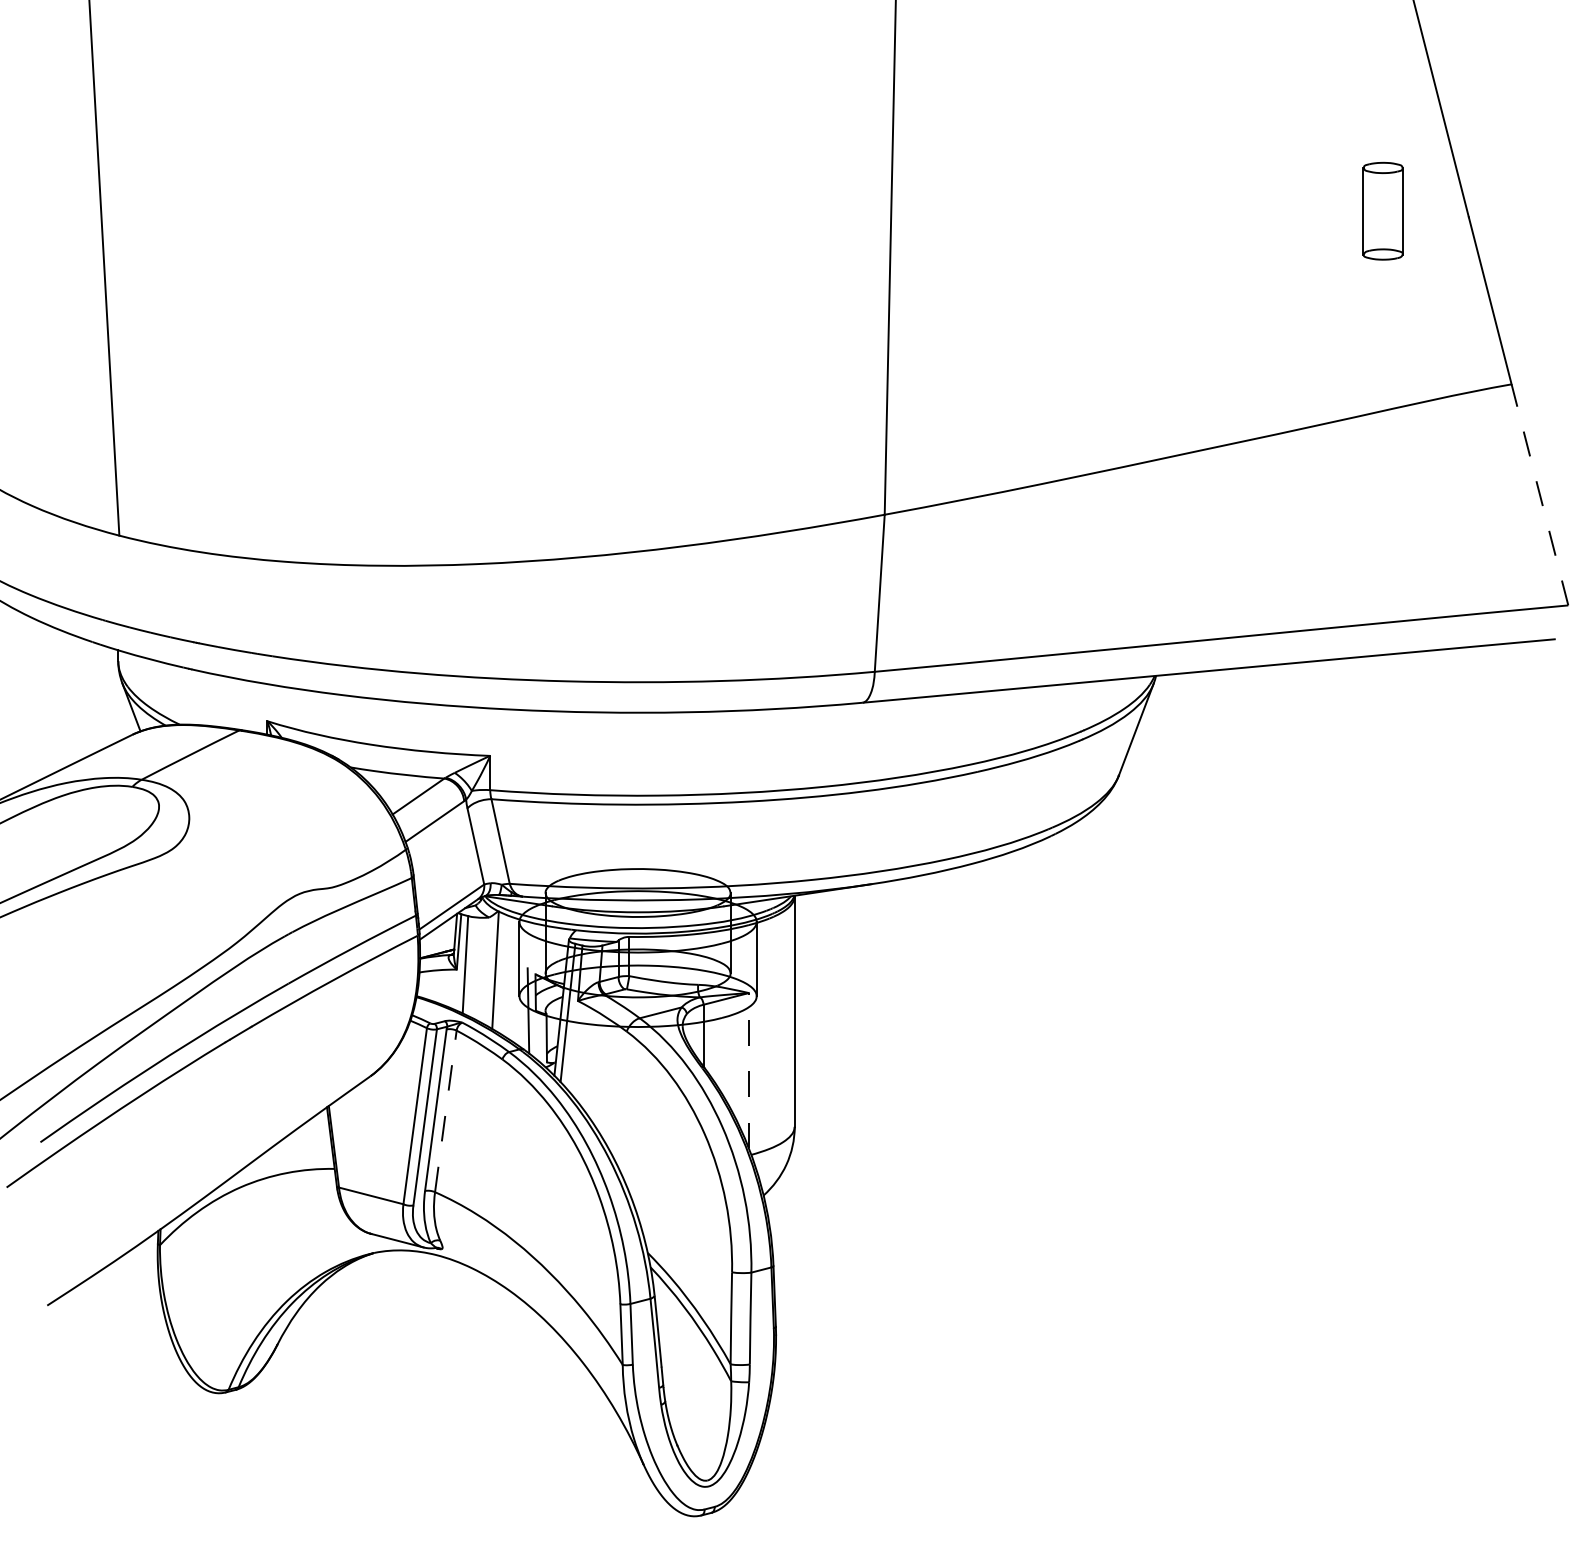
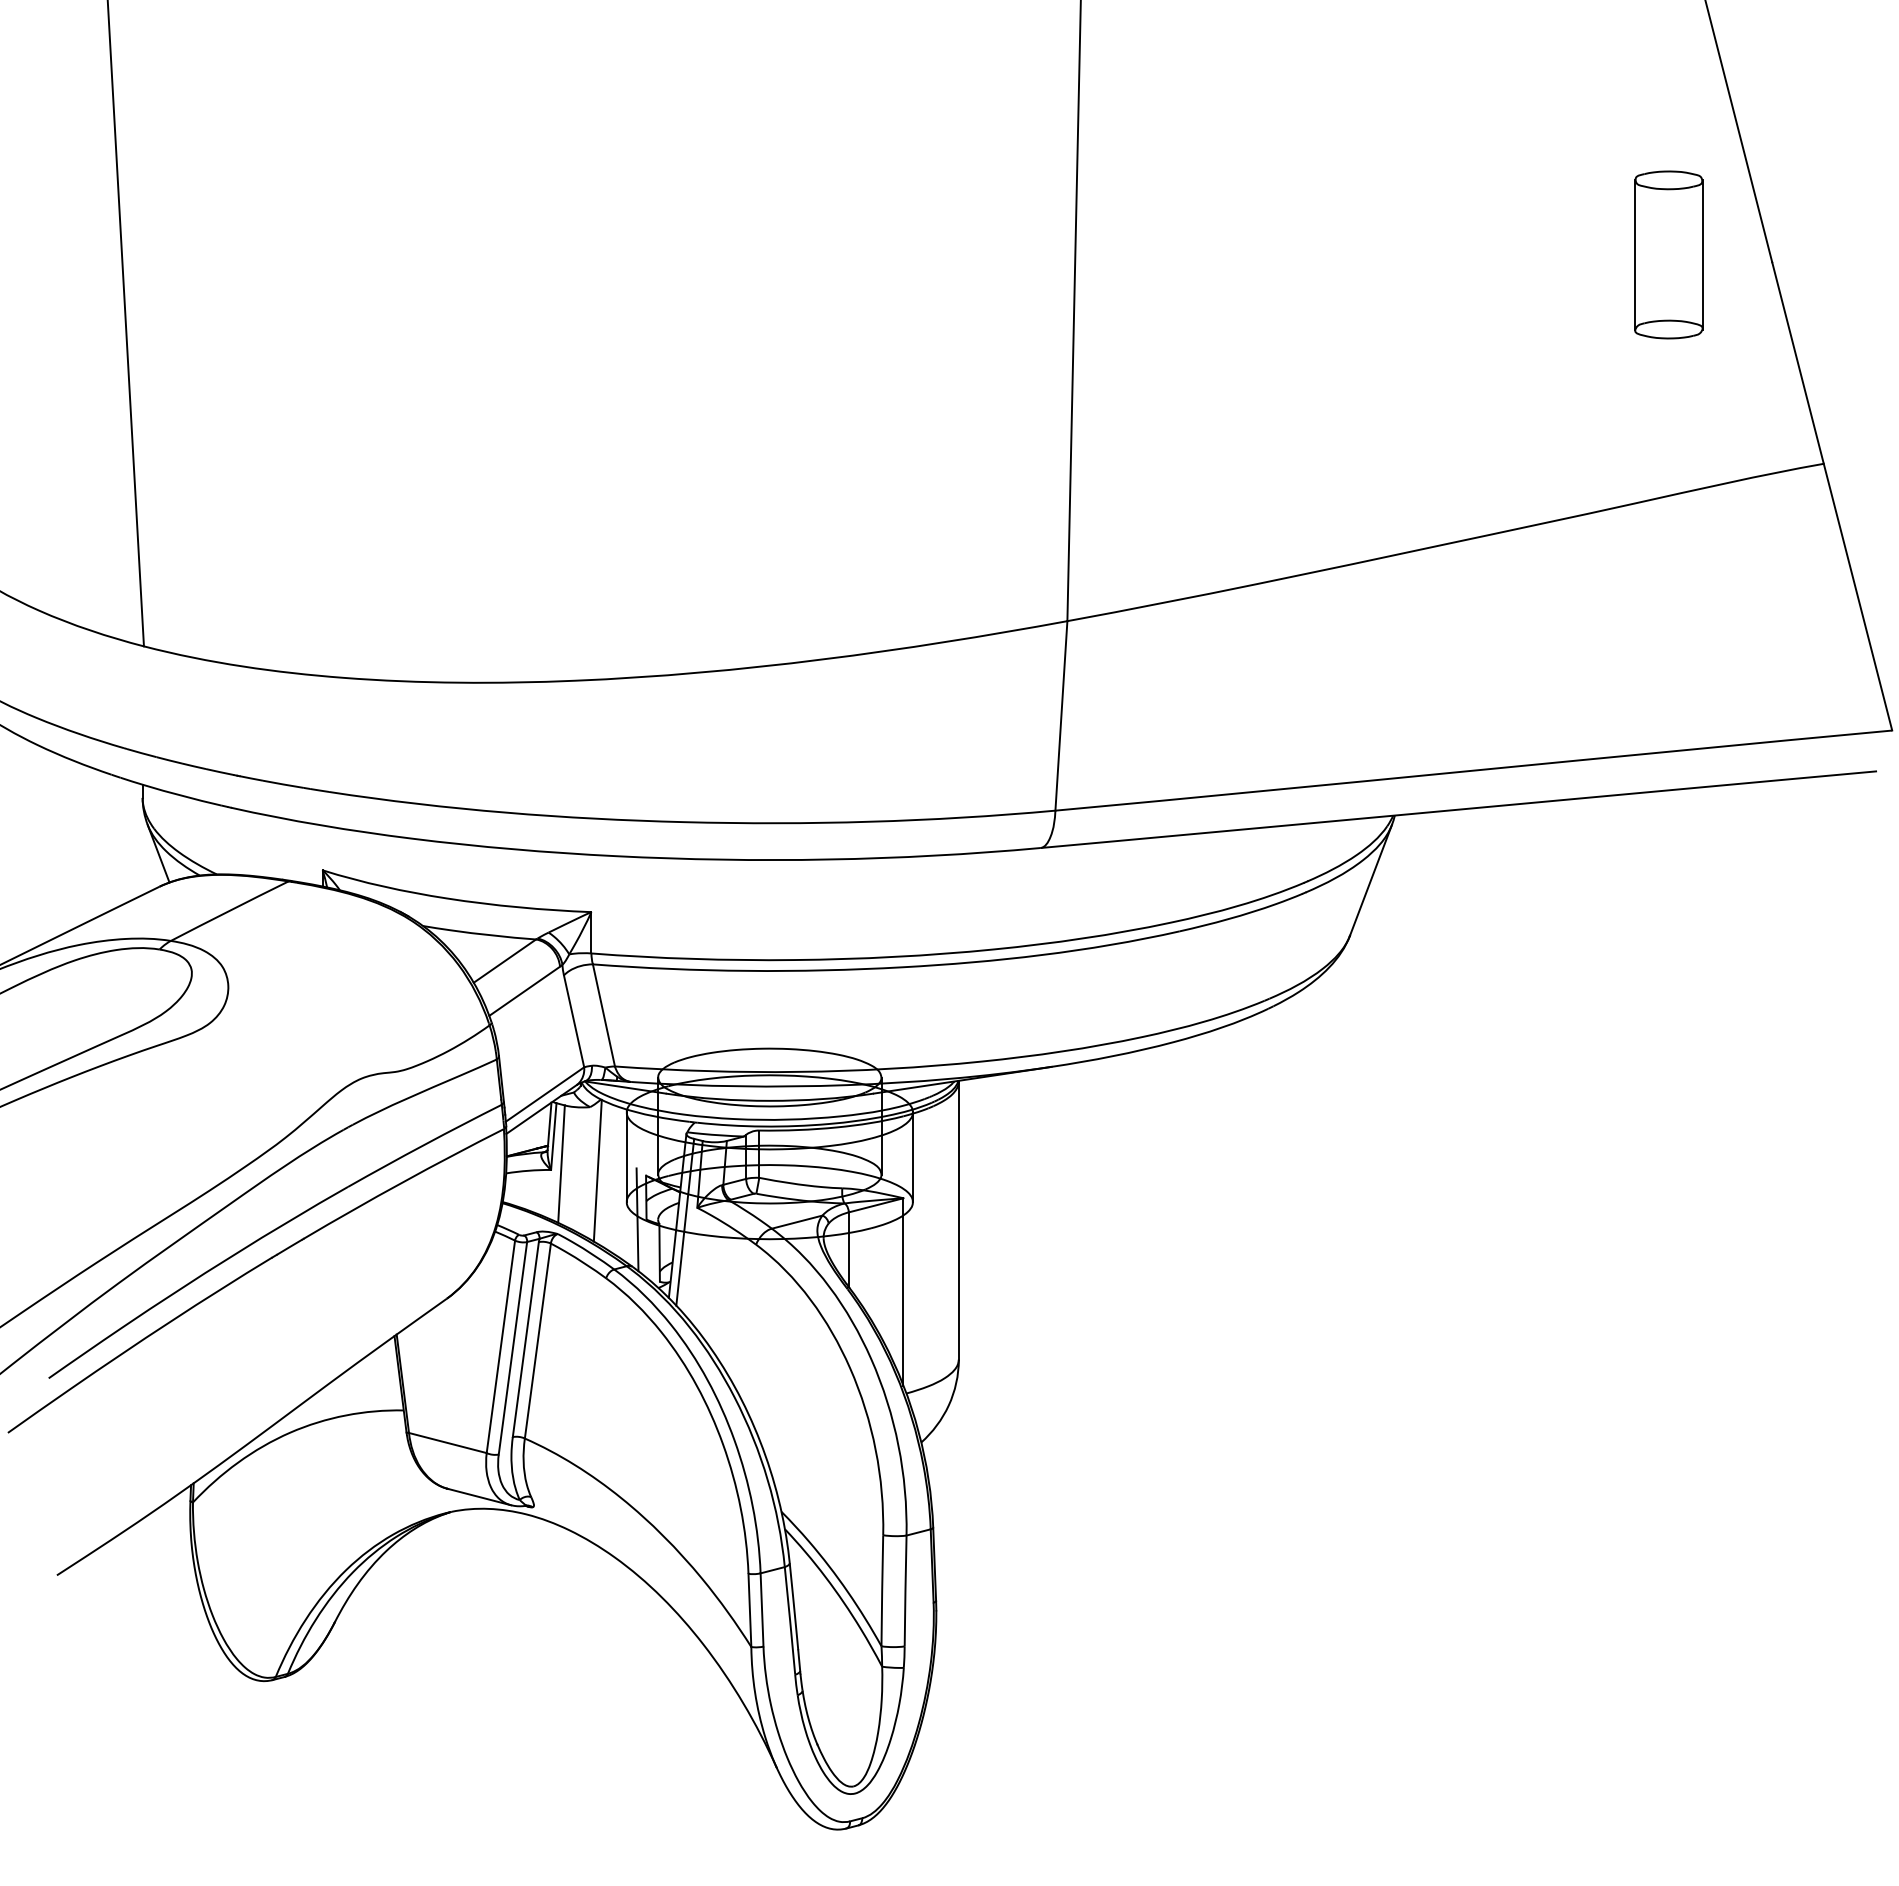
part: (1382, 210) -> (1668, 254), size x1.43
line: (1540, 495) -> (1858, 597), dashed -> solid
line: (748, 1070) -> (903, 1291), dashed -> solid
line: (445, 1110) -> (537, 1340), dashed -> solid

